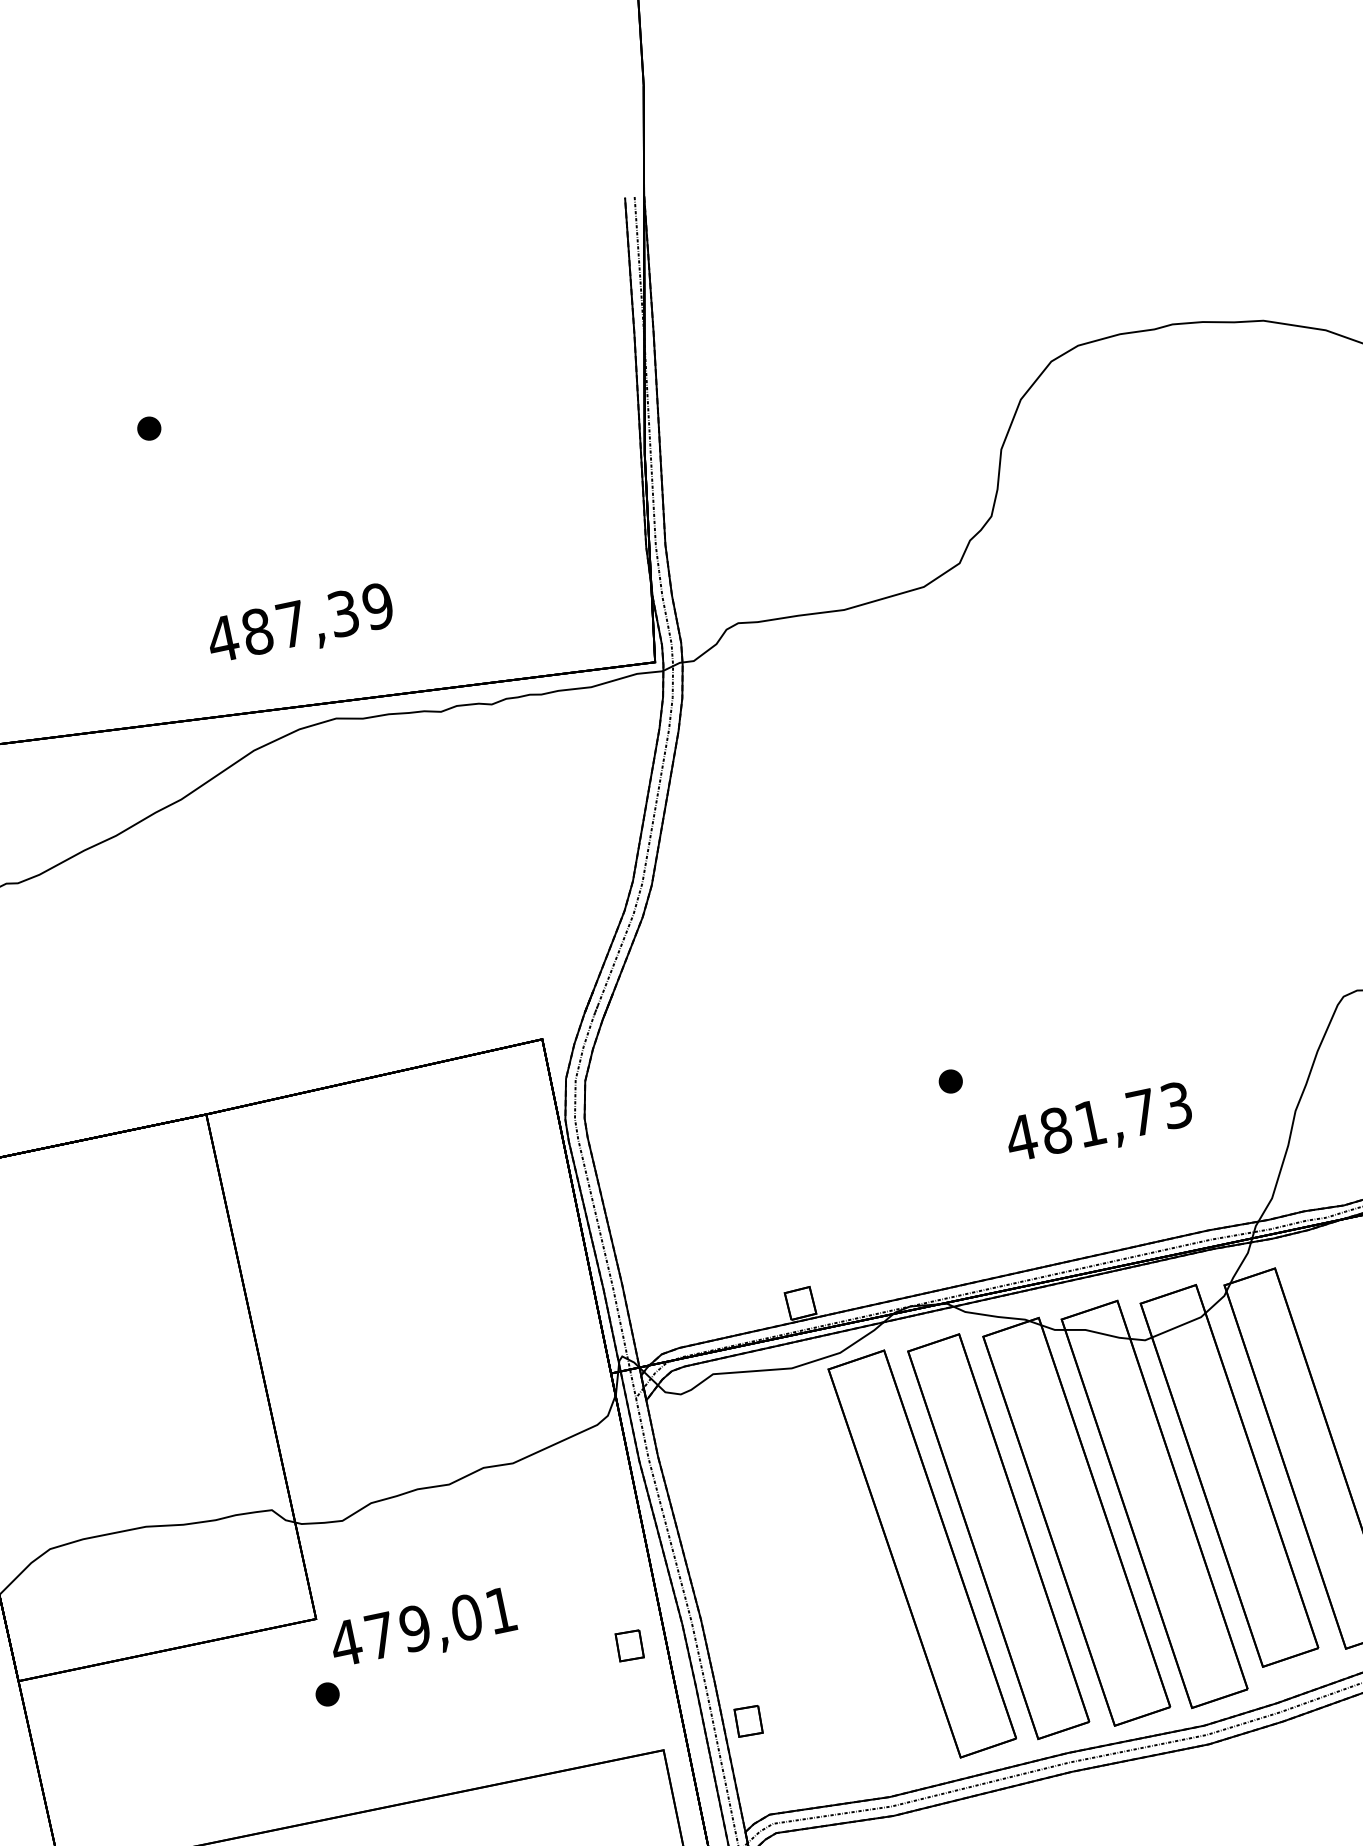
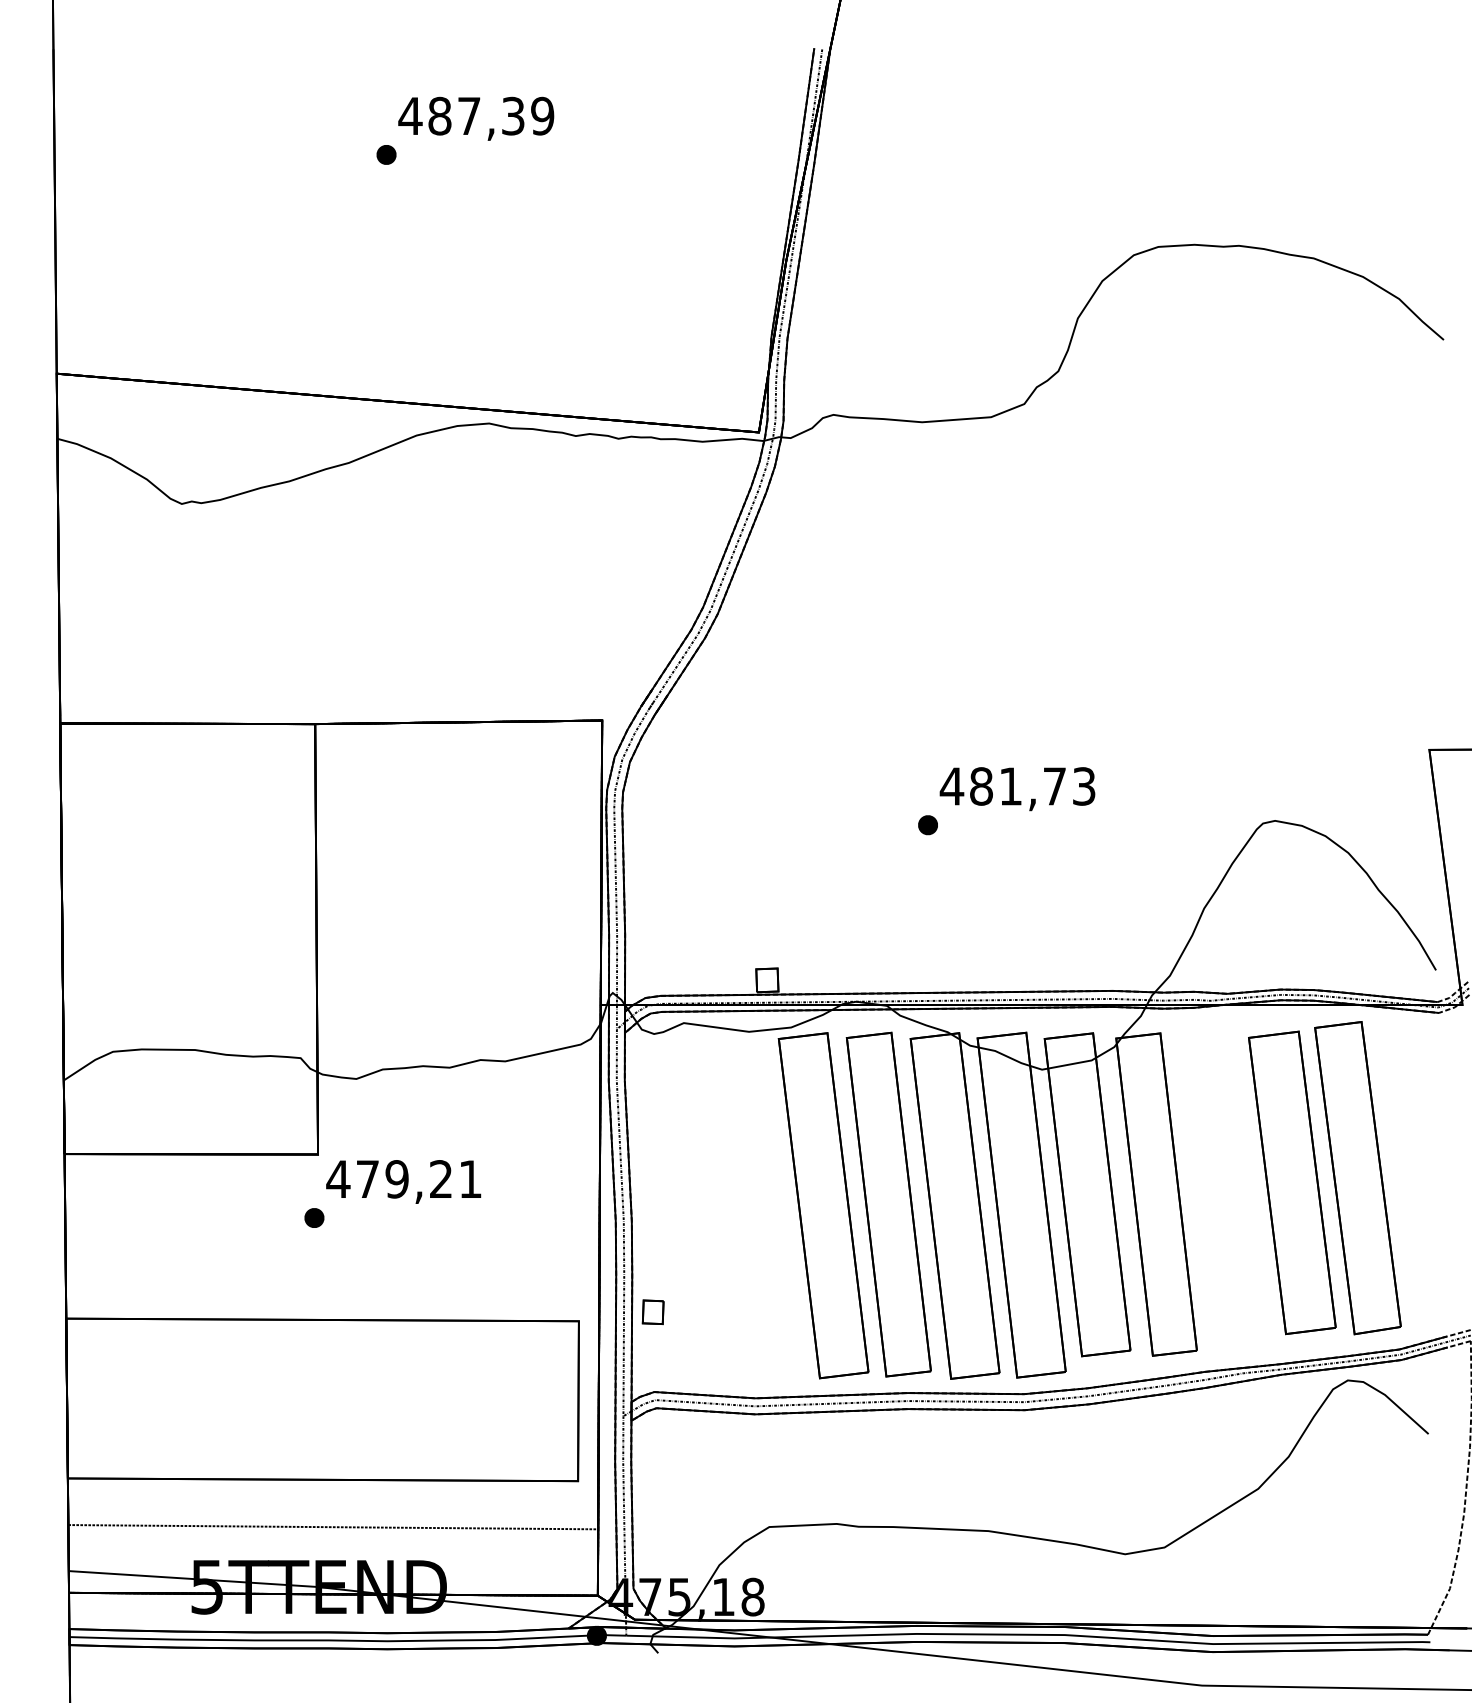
text: (301, 625) -> (476, 118), moved
text: (1099, 1125) -> (1017, 789), moved
text: (466, 1618) -> (440, 1179), 479,01 -> 479,21
part: (628, 1645) -> (568, 1229), removed

